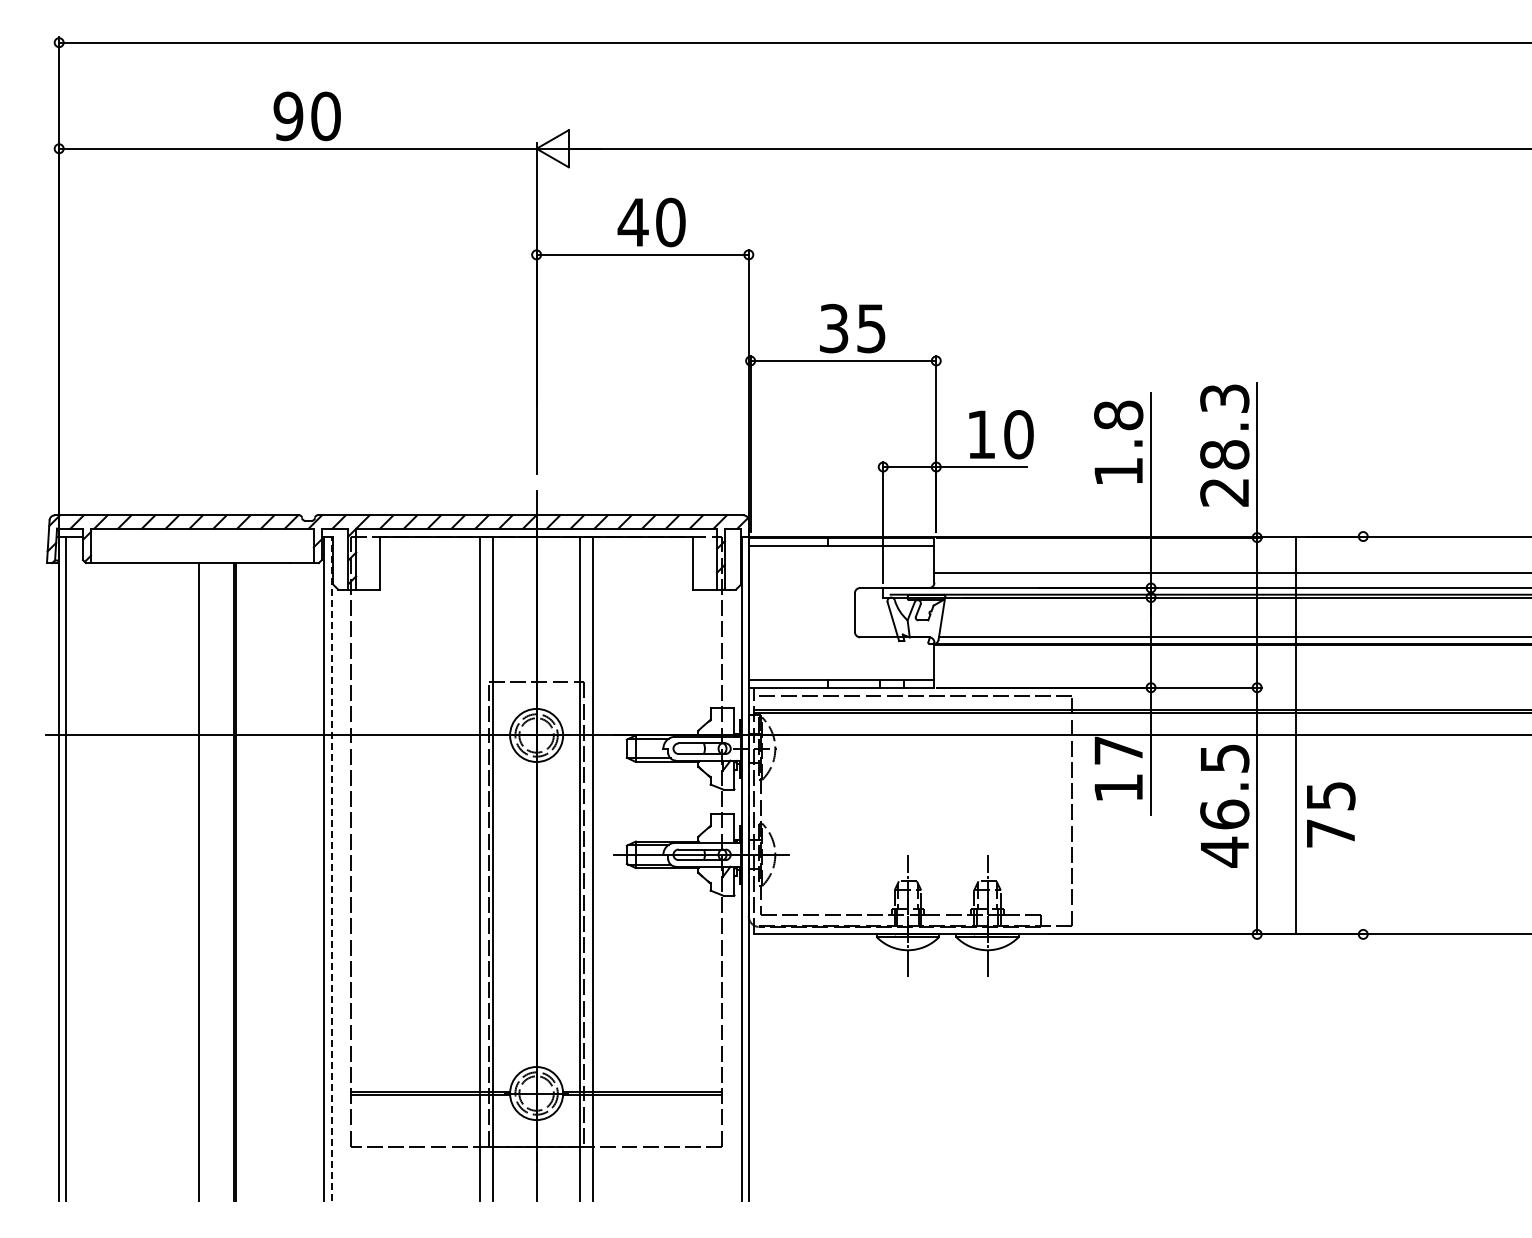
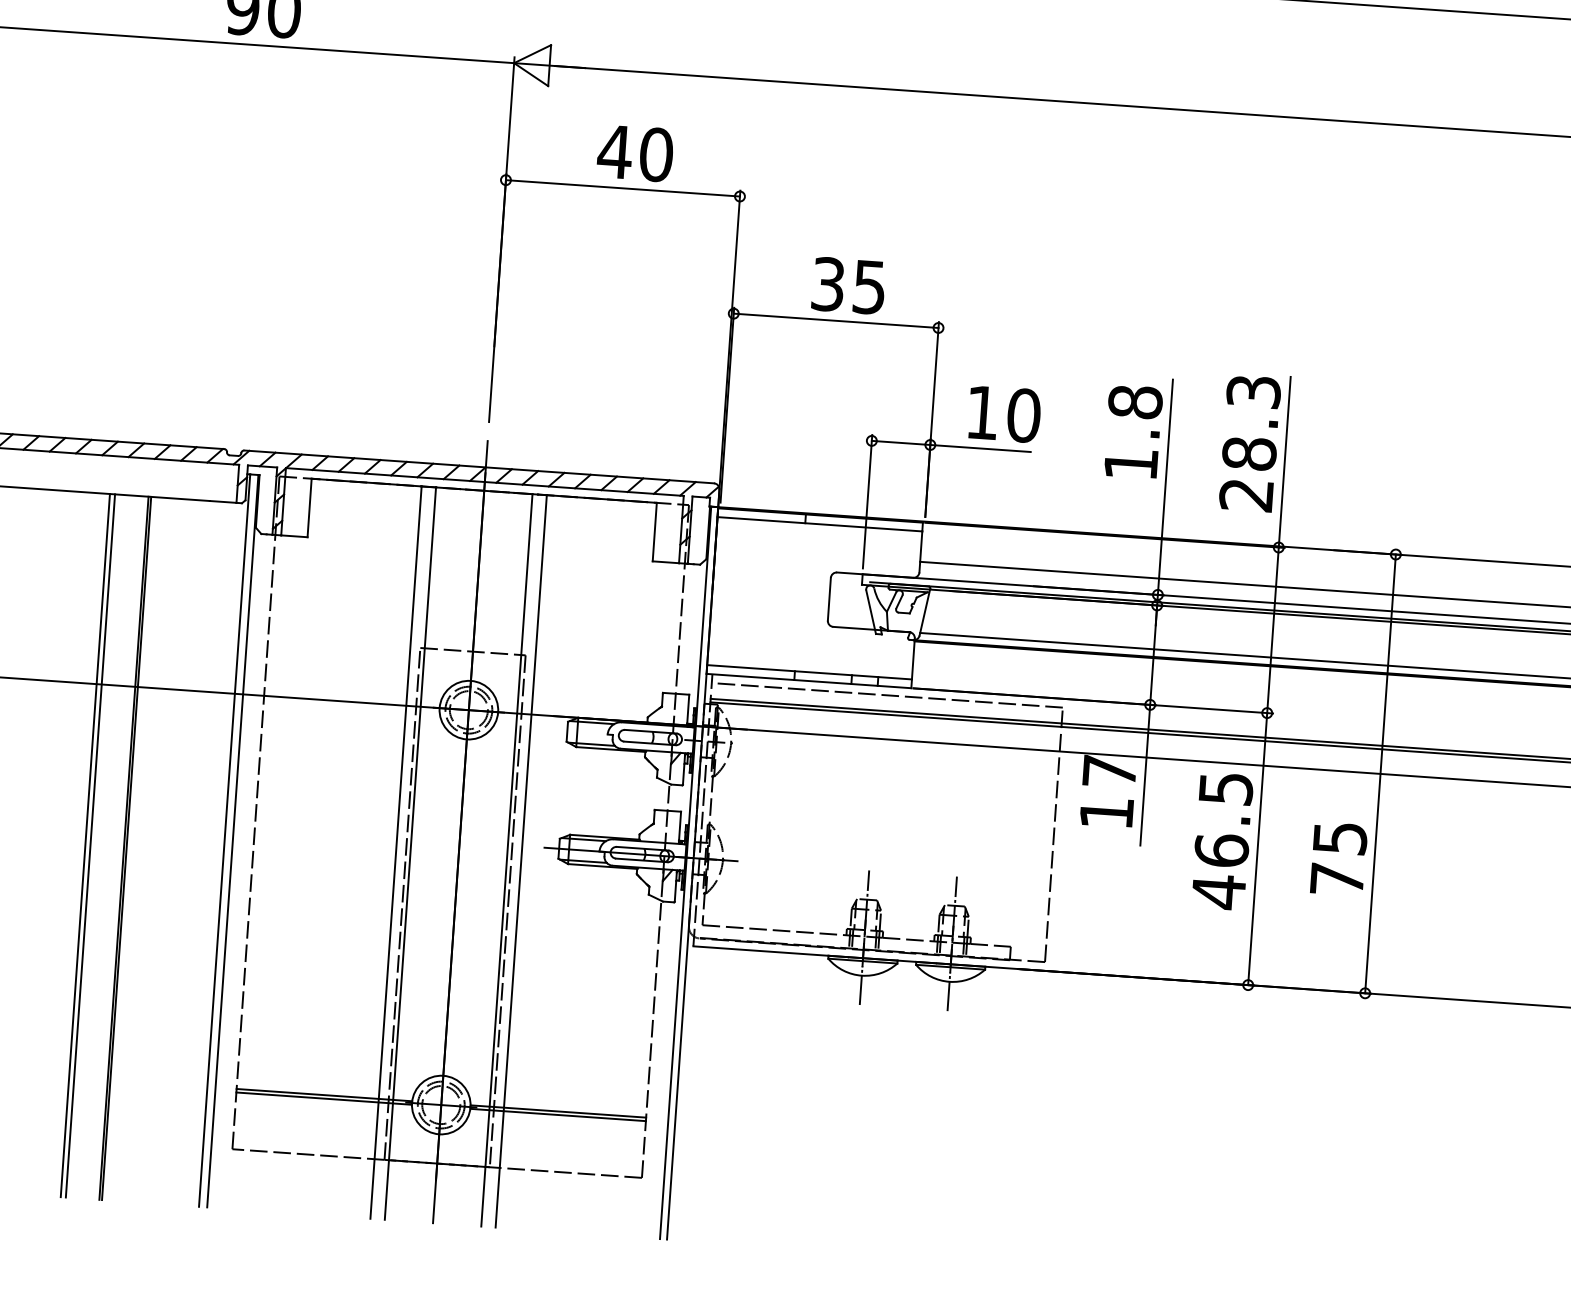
line: (1296, 735) -> (1380, 773), moved
line: (331, 868) -> (232, 841), dashed -> solid
line: (203, 881) -> (90, 845), added

